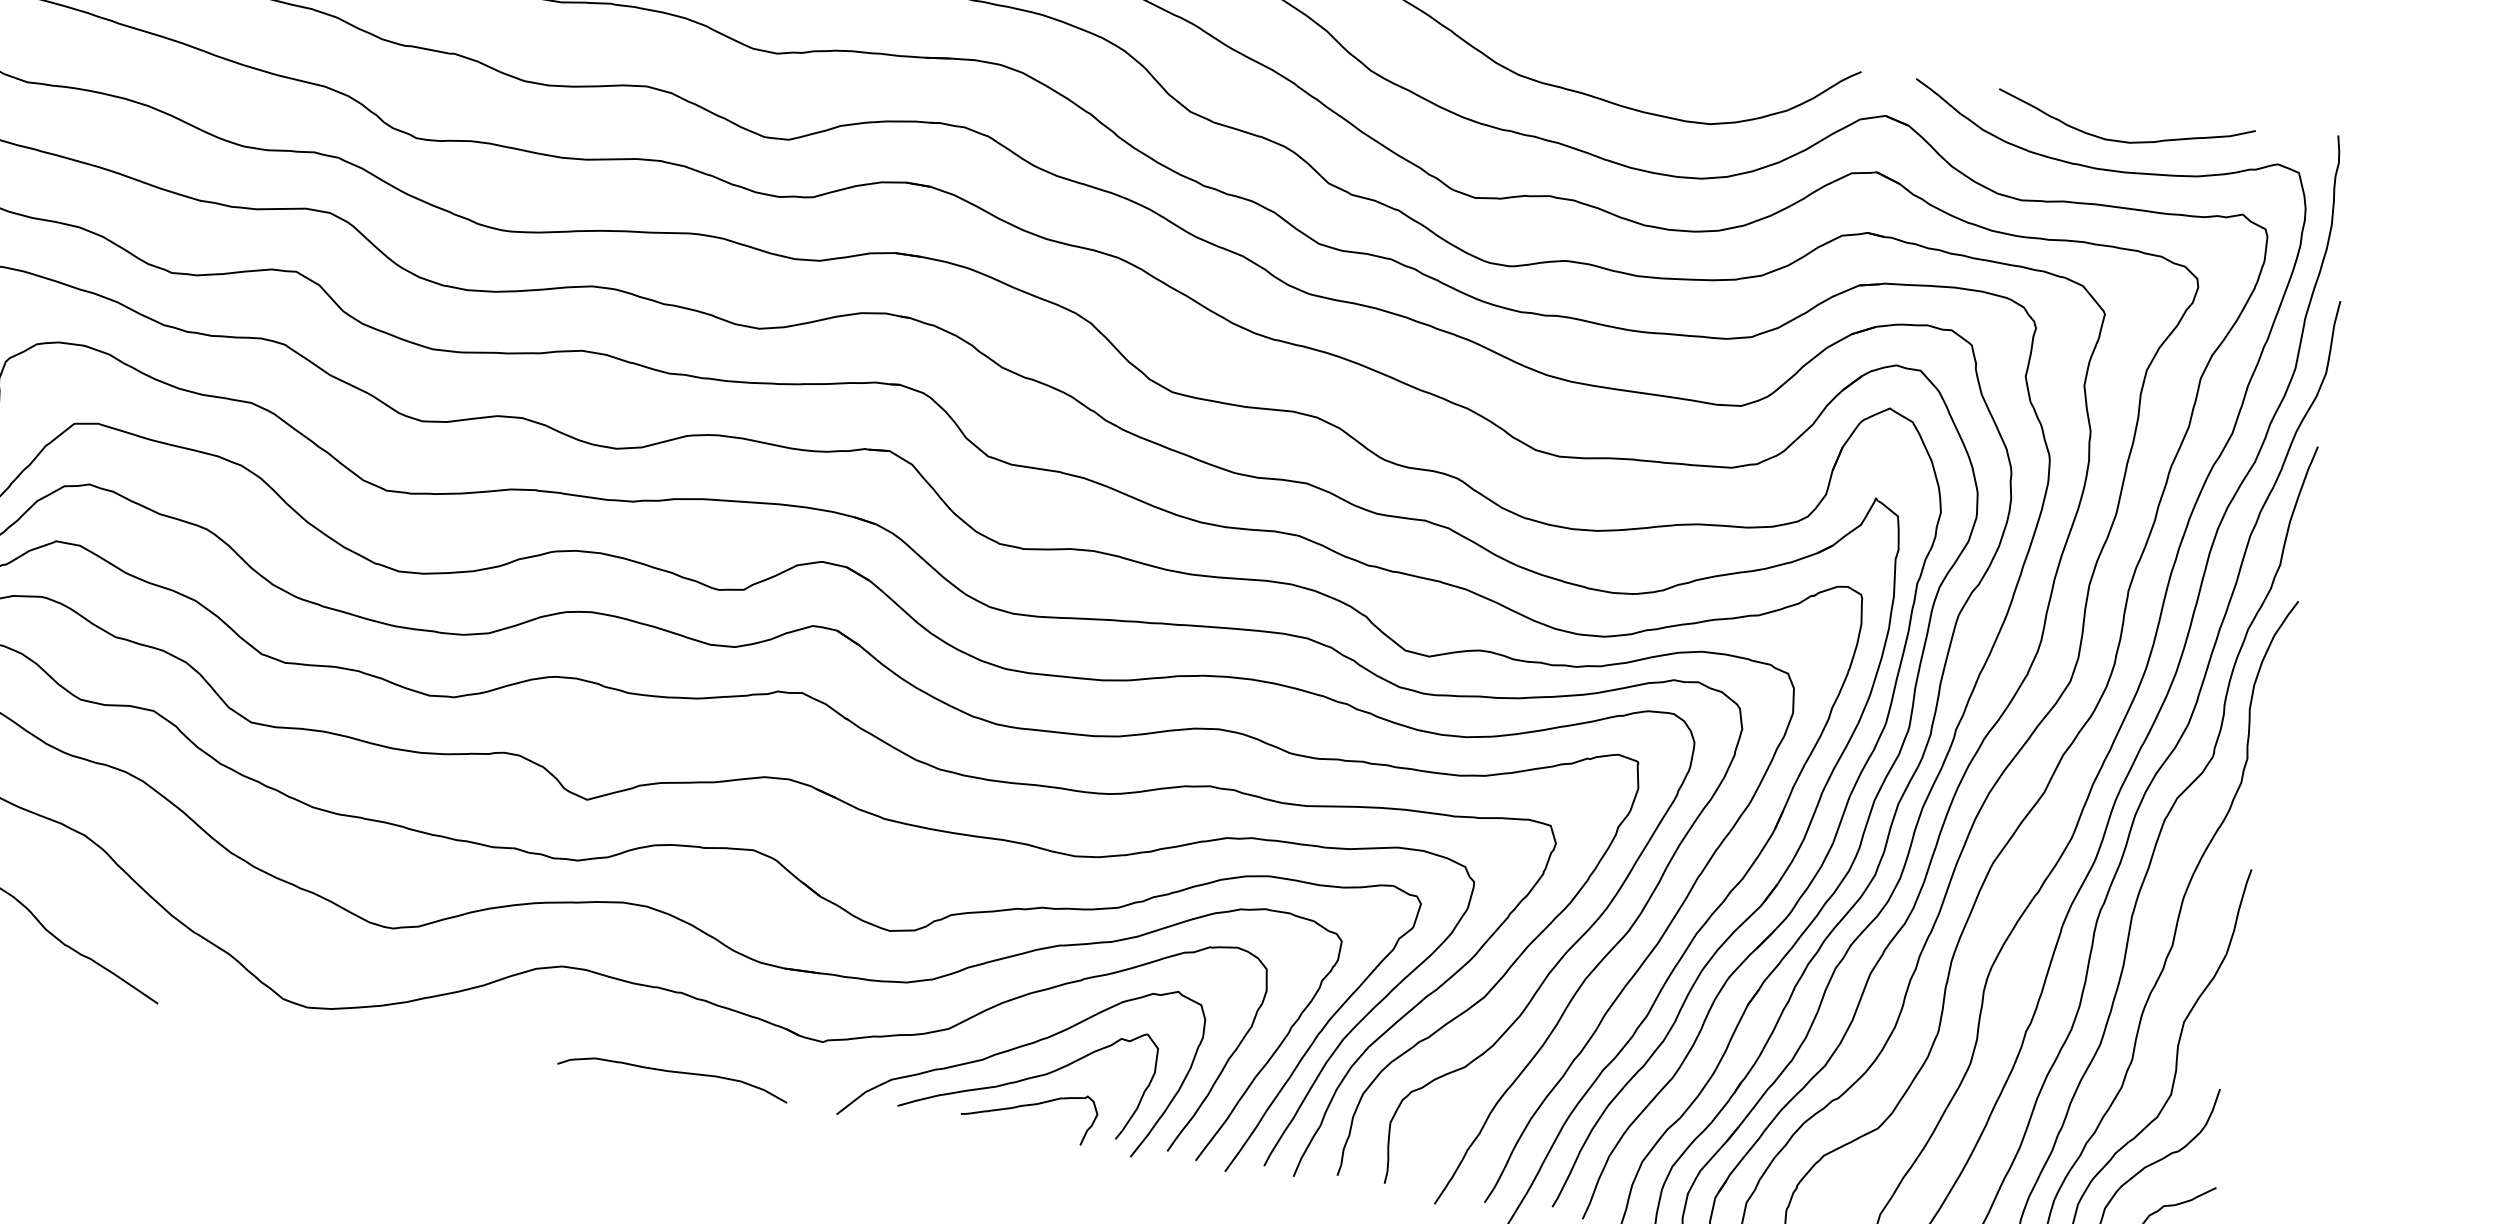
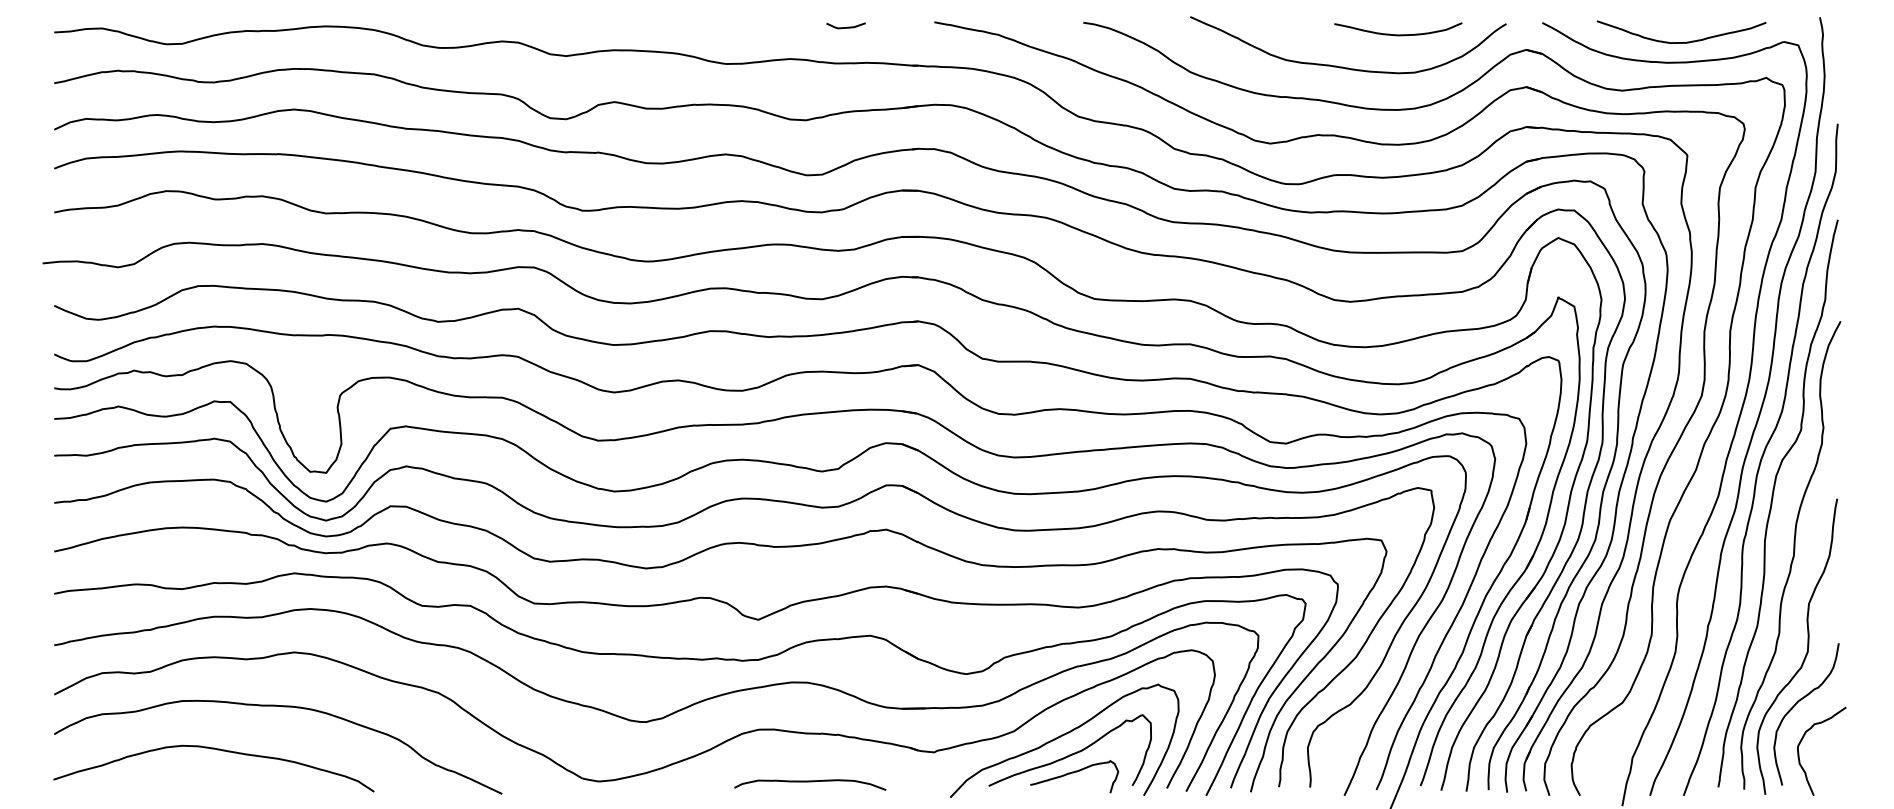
curve: (1695, 62) -> (1398, 34), added
curve: (674, 1073) -> (810, 782), moved

